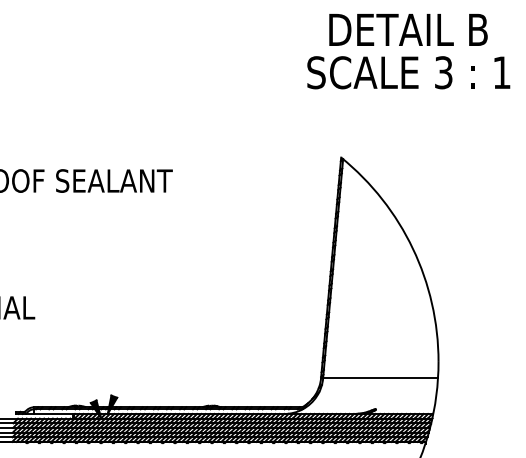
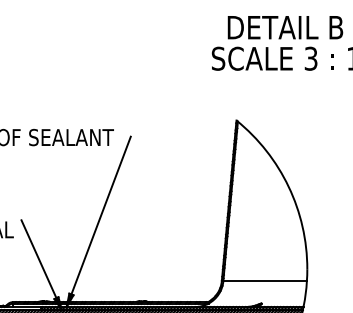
line: (154, 287) -> (100, 215), added
line: (69, 347) -> (38, 258), added

